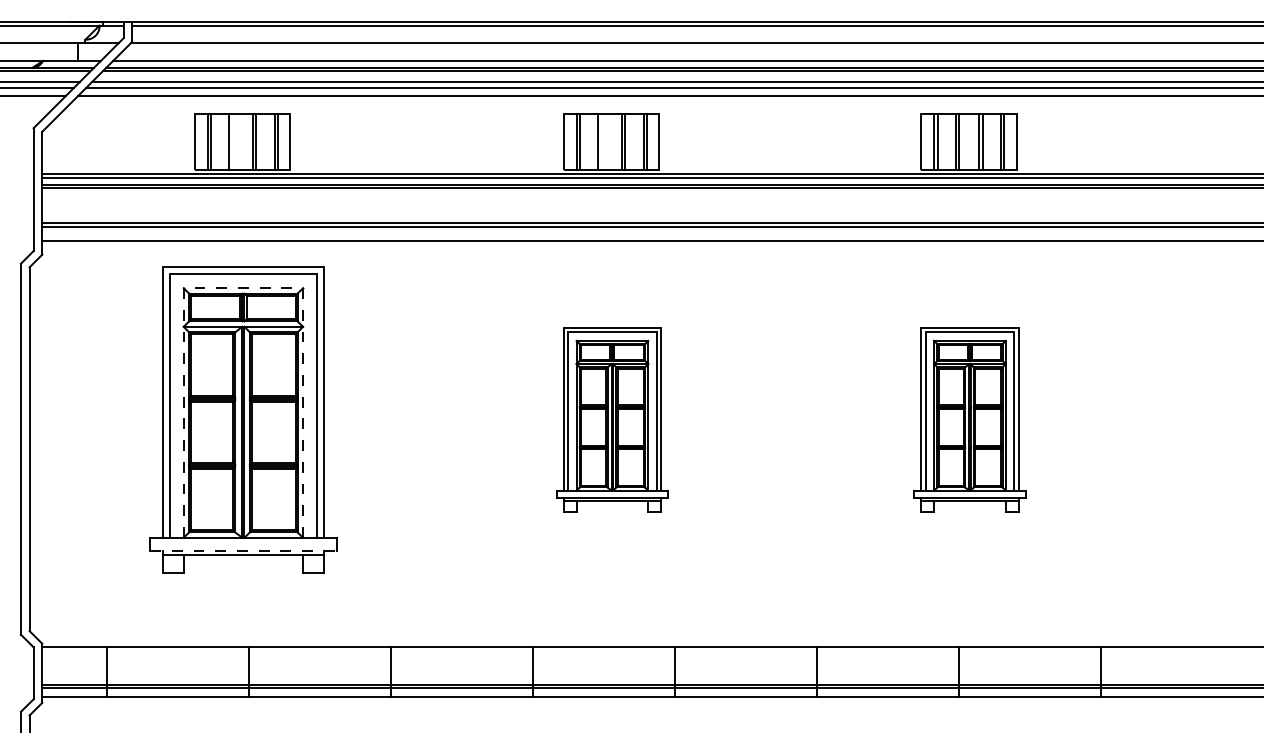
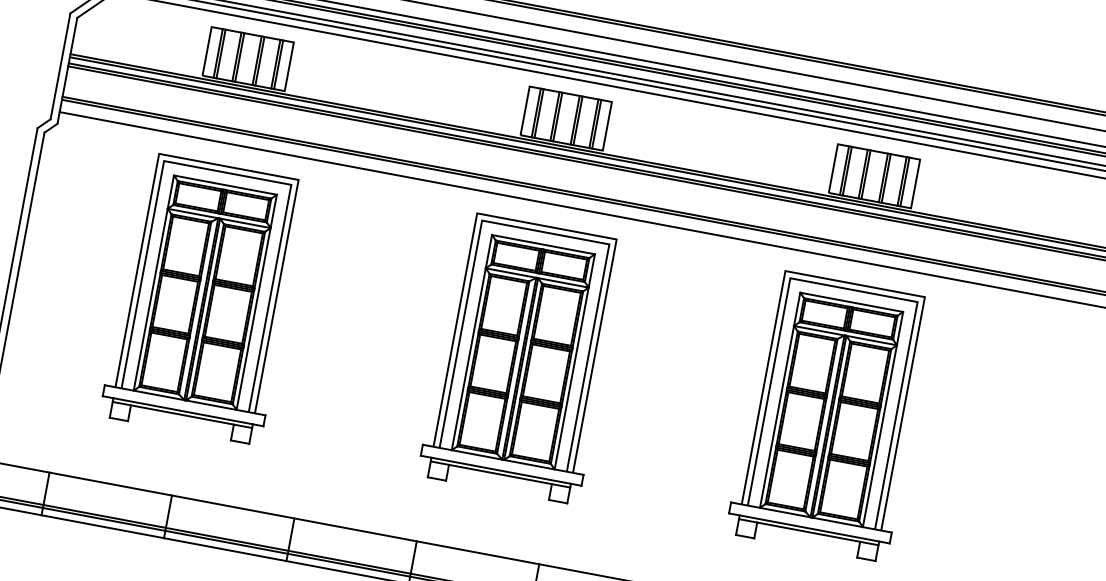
line: (232, 141) -> (239, 56), added
line: (601, 141) -> (557, 116), added
line: (243, 288) -> (225, 185), dashed -> solid
part: (612, 419) -> (522, 357), size x1.67
part: (969, 419) -> (830, 415), size x1.67
line: (243, 550) -> (183, 411), dashed -> solid

